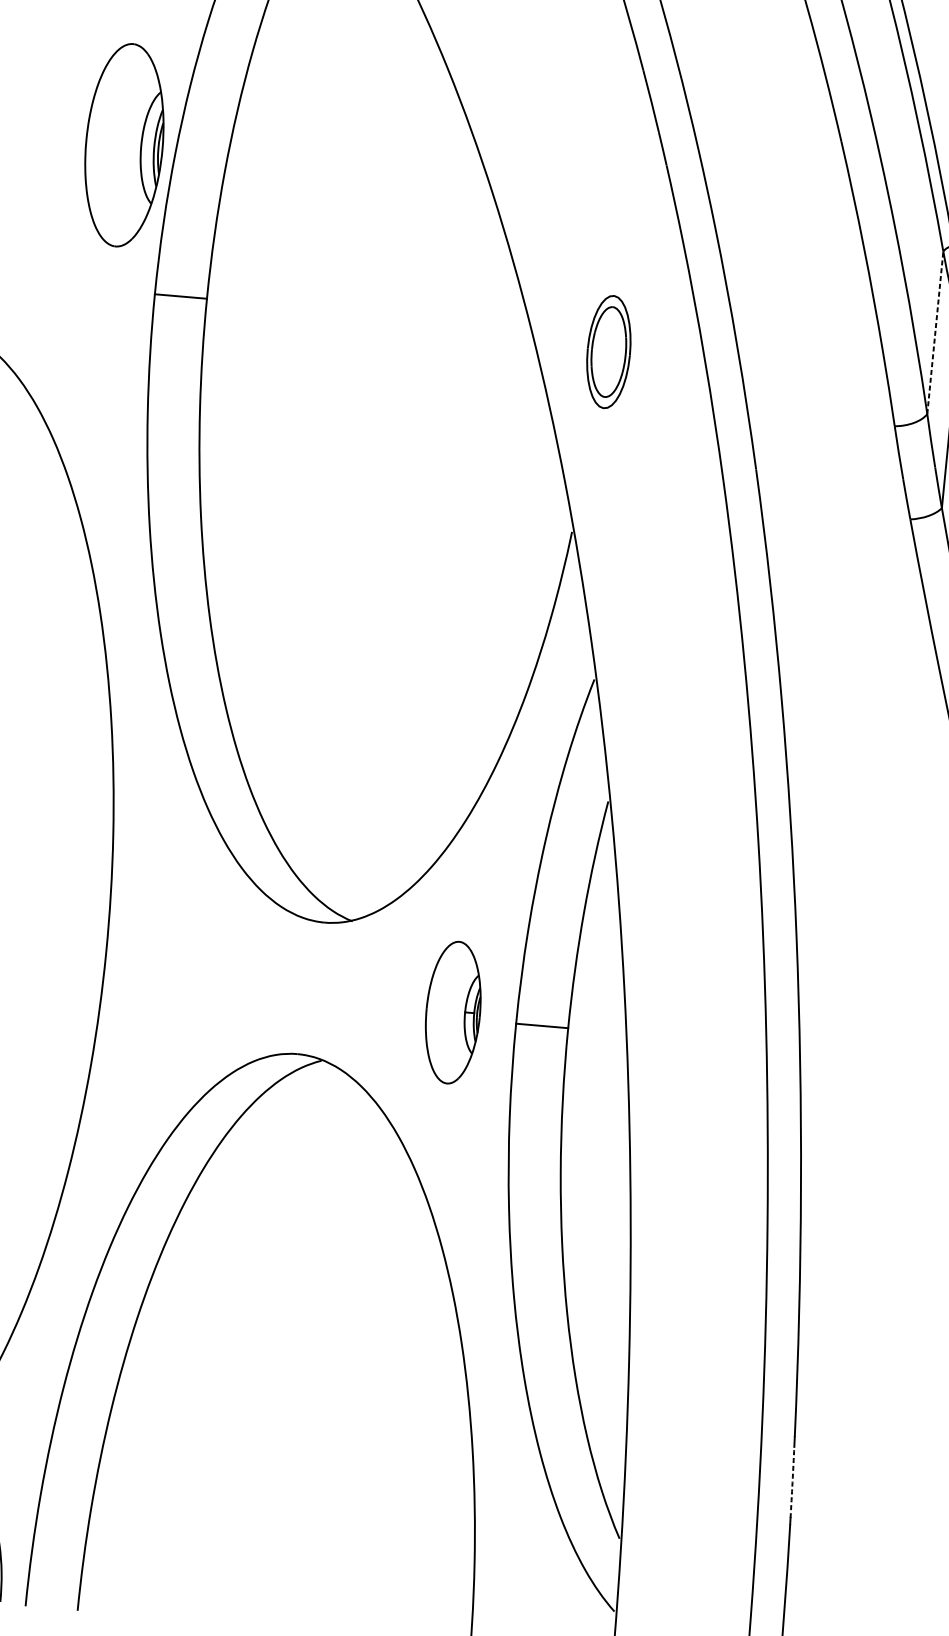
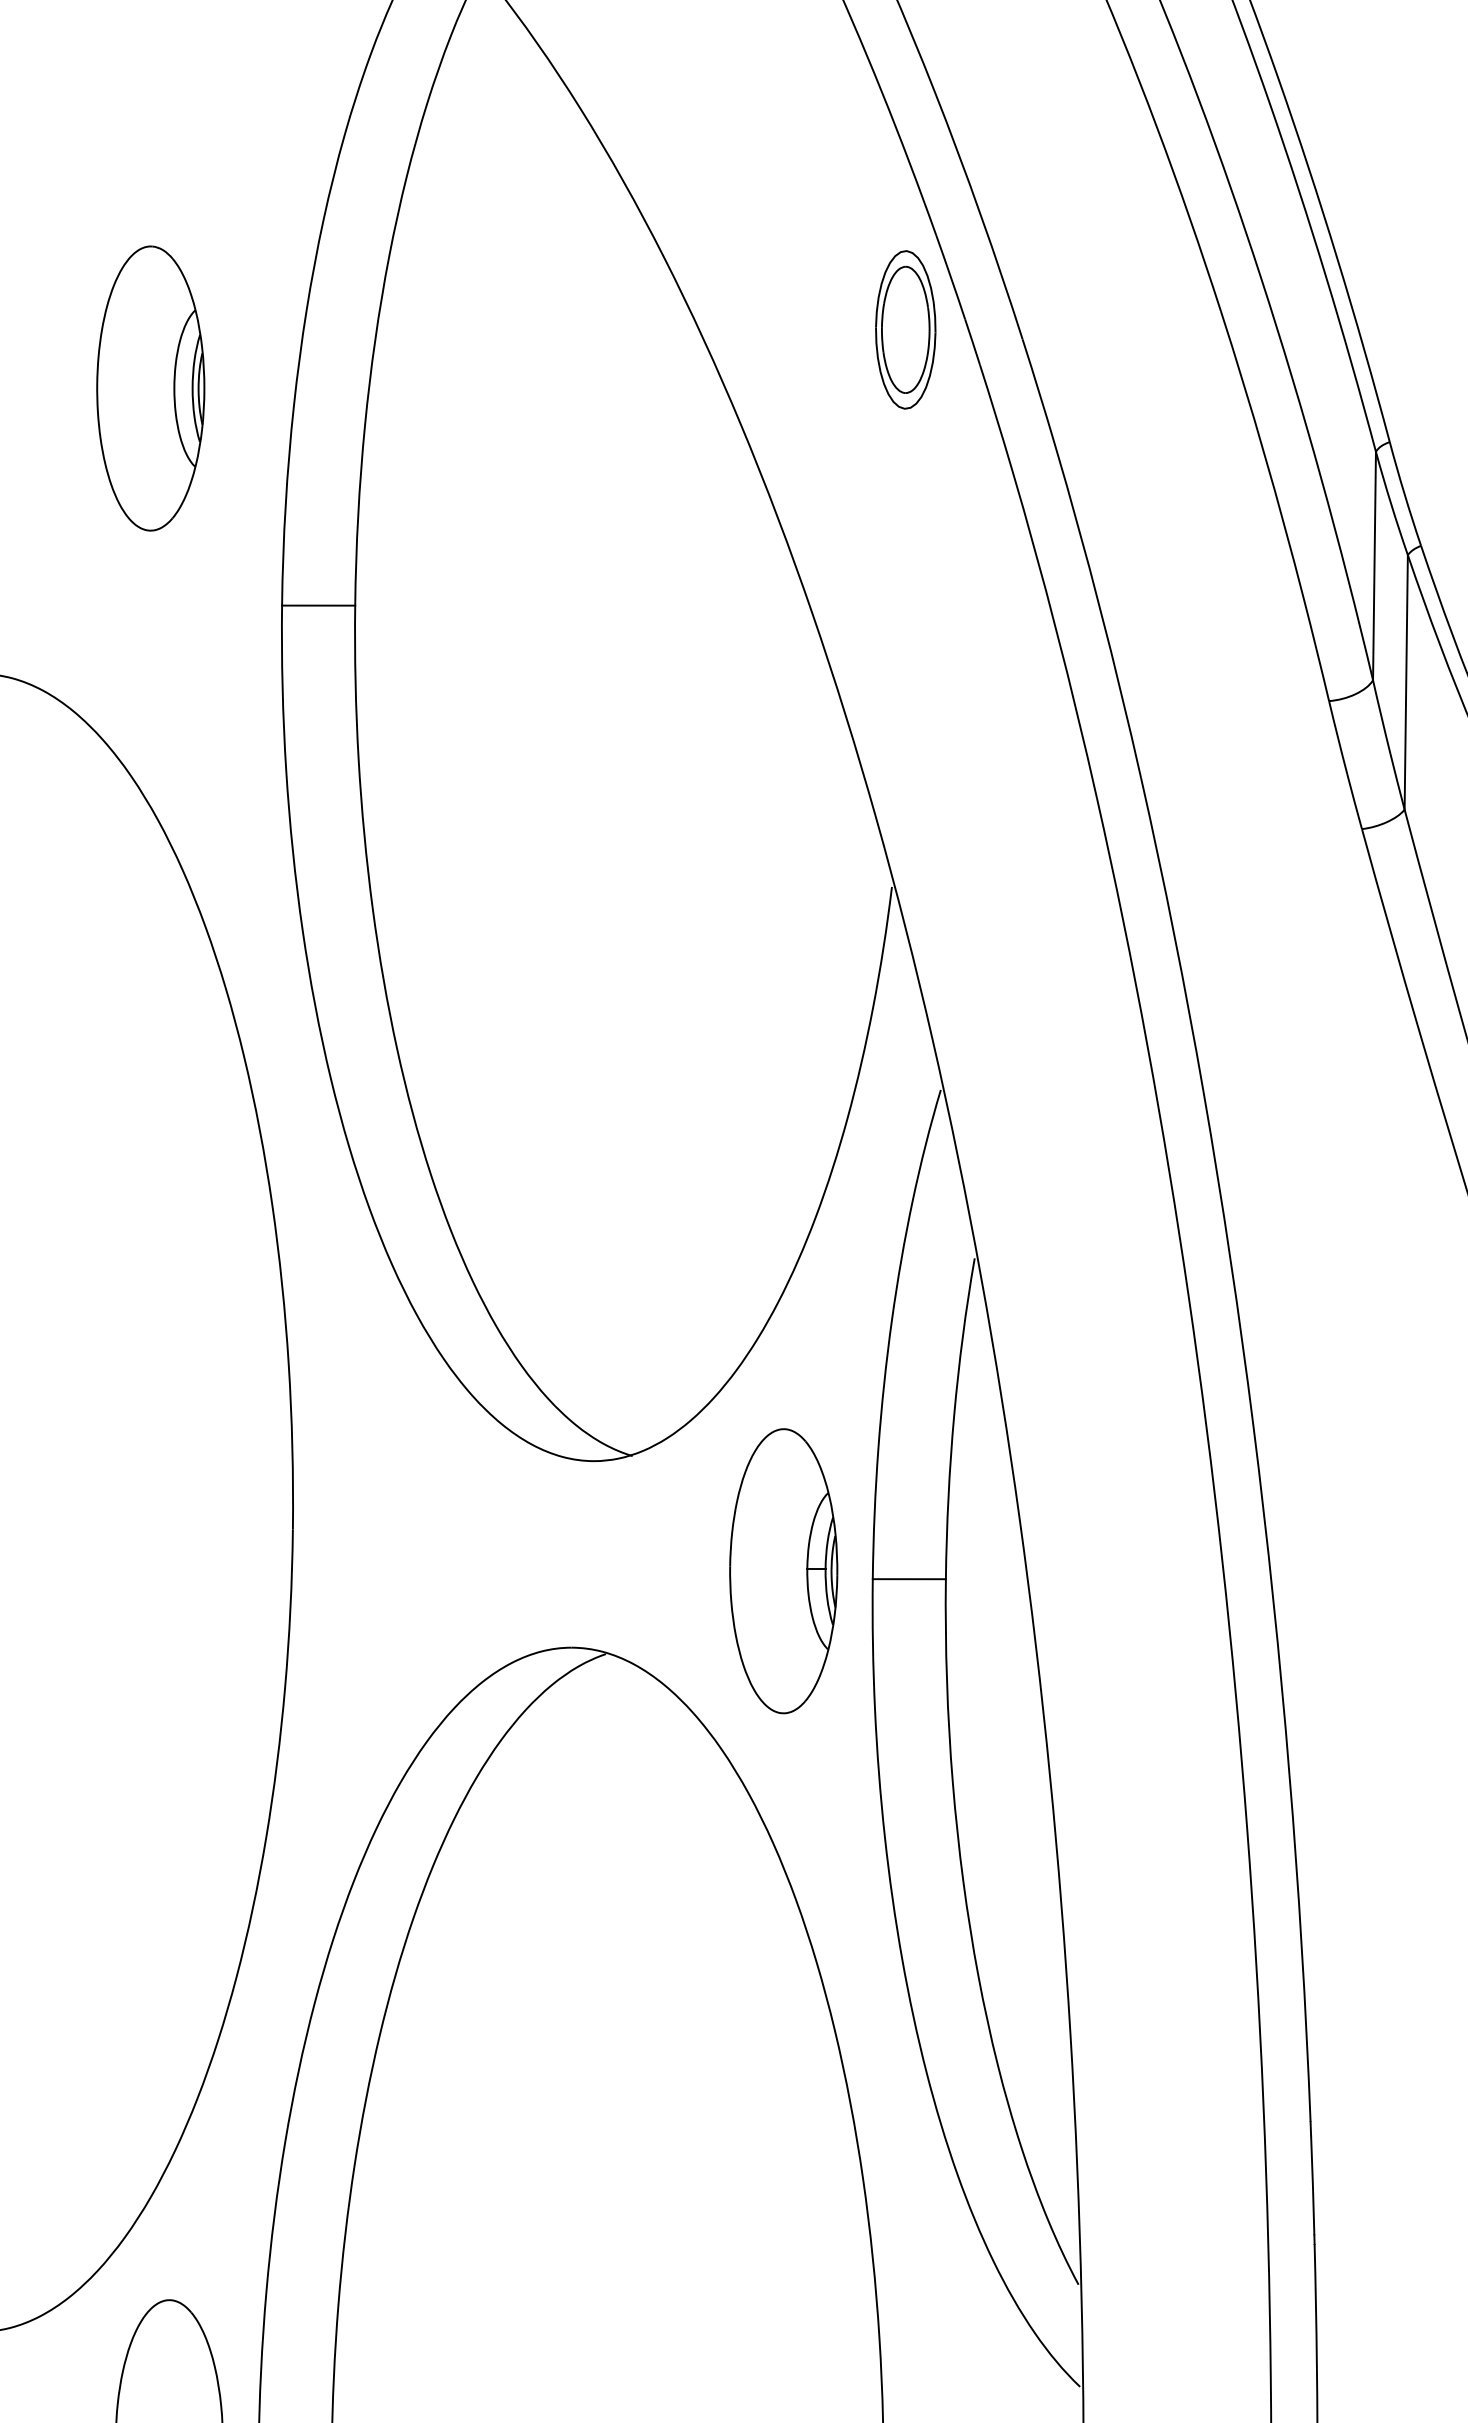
part: (124, 145) -> (150, 388), moved
line: (935, 332) -> (1374, 565), dashed -> solid
part: (608, 351) -> (905, 329), moved
part: (453, 1012) -> (783, 1571), size x1.43
arc: (792, 1482) -> (1312, 2185), dashed -> solid

